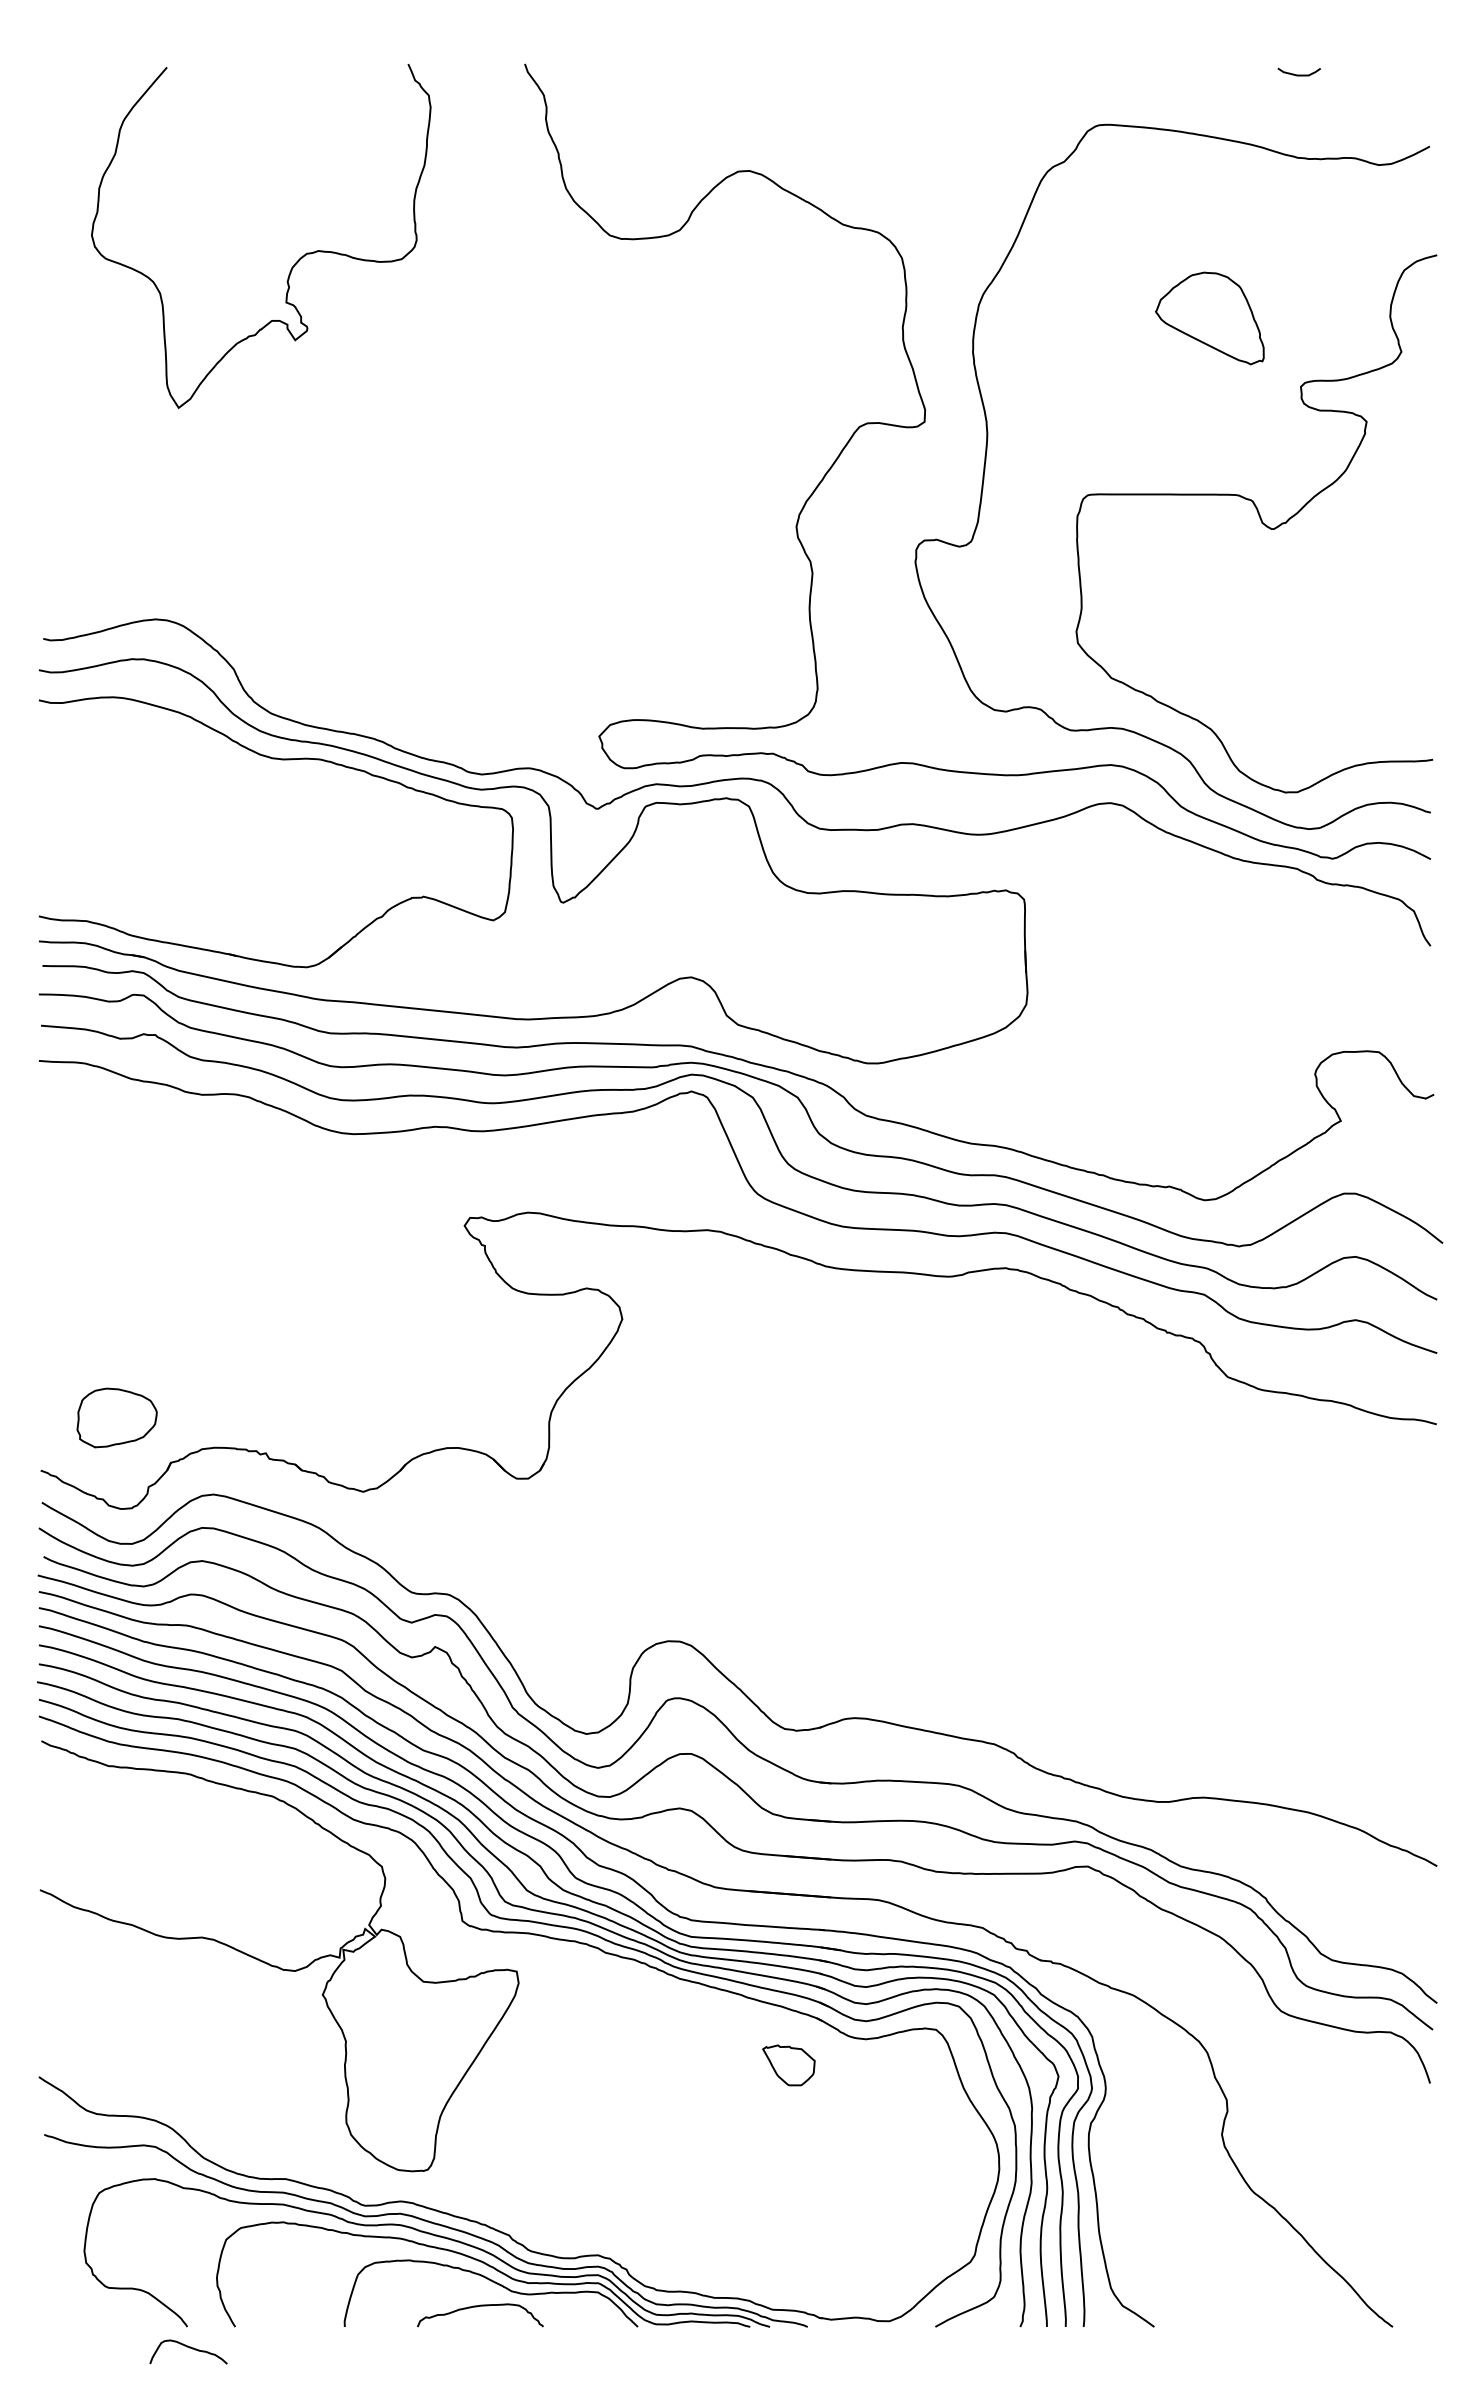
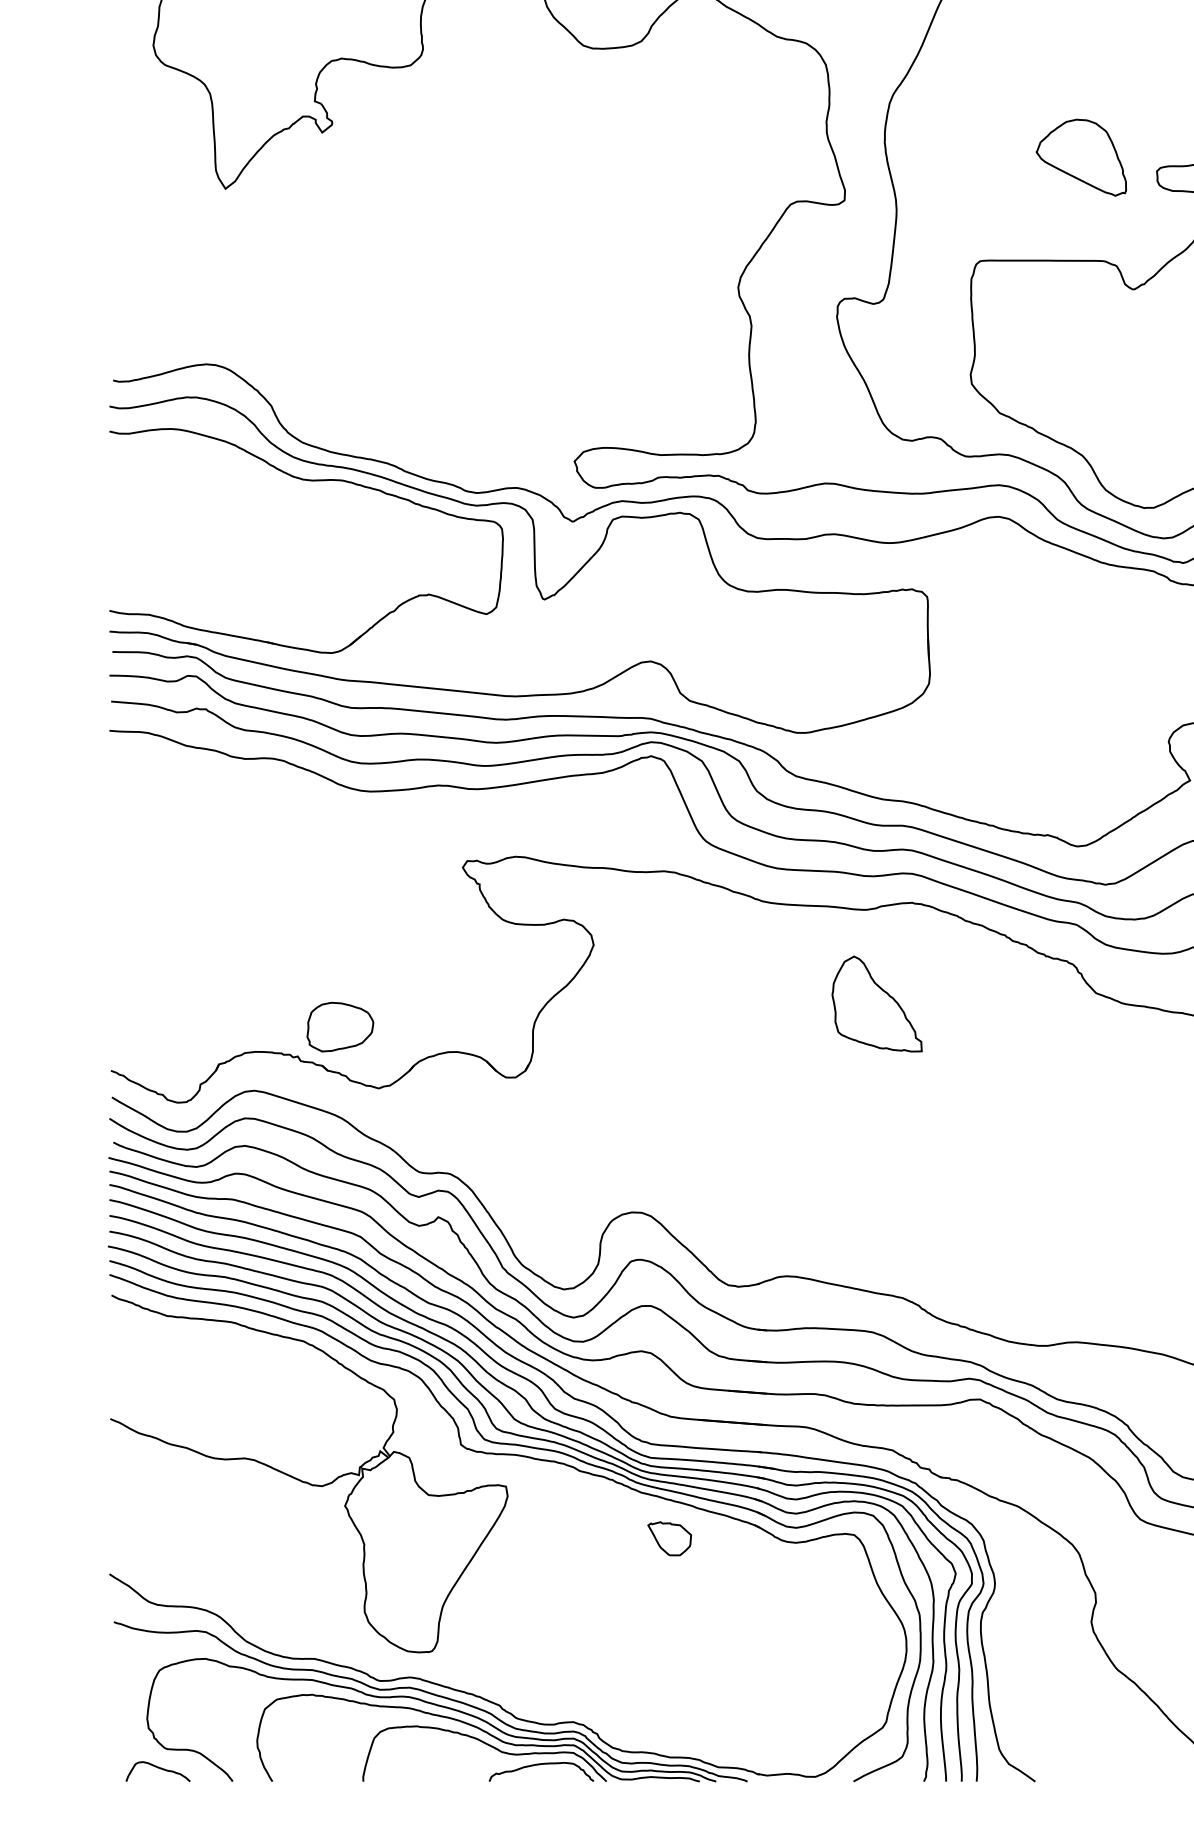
part: (1209, 318) -> (1081, 157), moved
part: (963, 1390) -> (876, 1004), added
part: (116, 1417) -> (339, 1026), moved
part: (788, 2065) -> (669, 1538), moved
curve: (477, 2307) -> (539, 1765), moved
curve: (189, 2348) -> (158, 1768), moved

